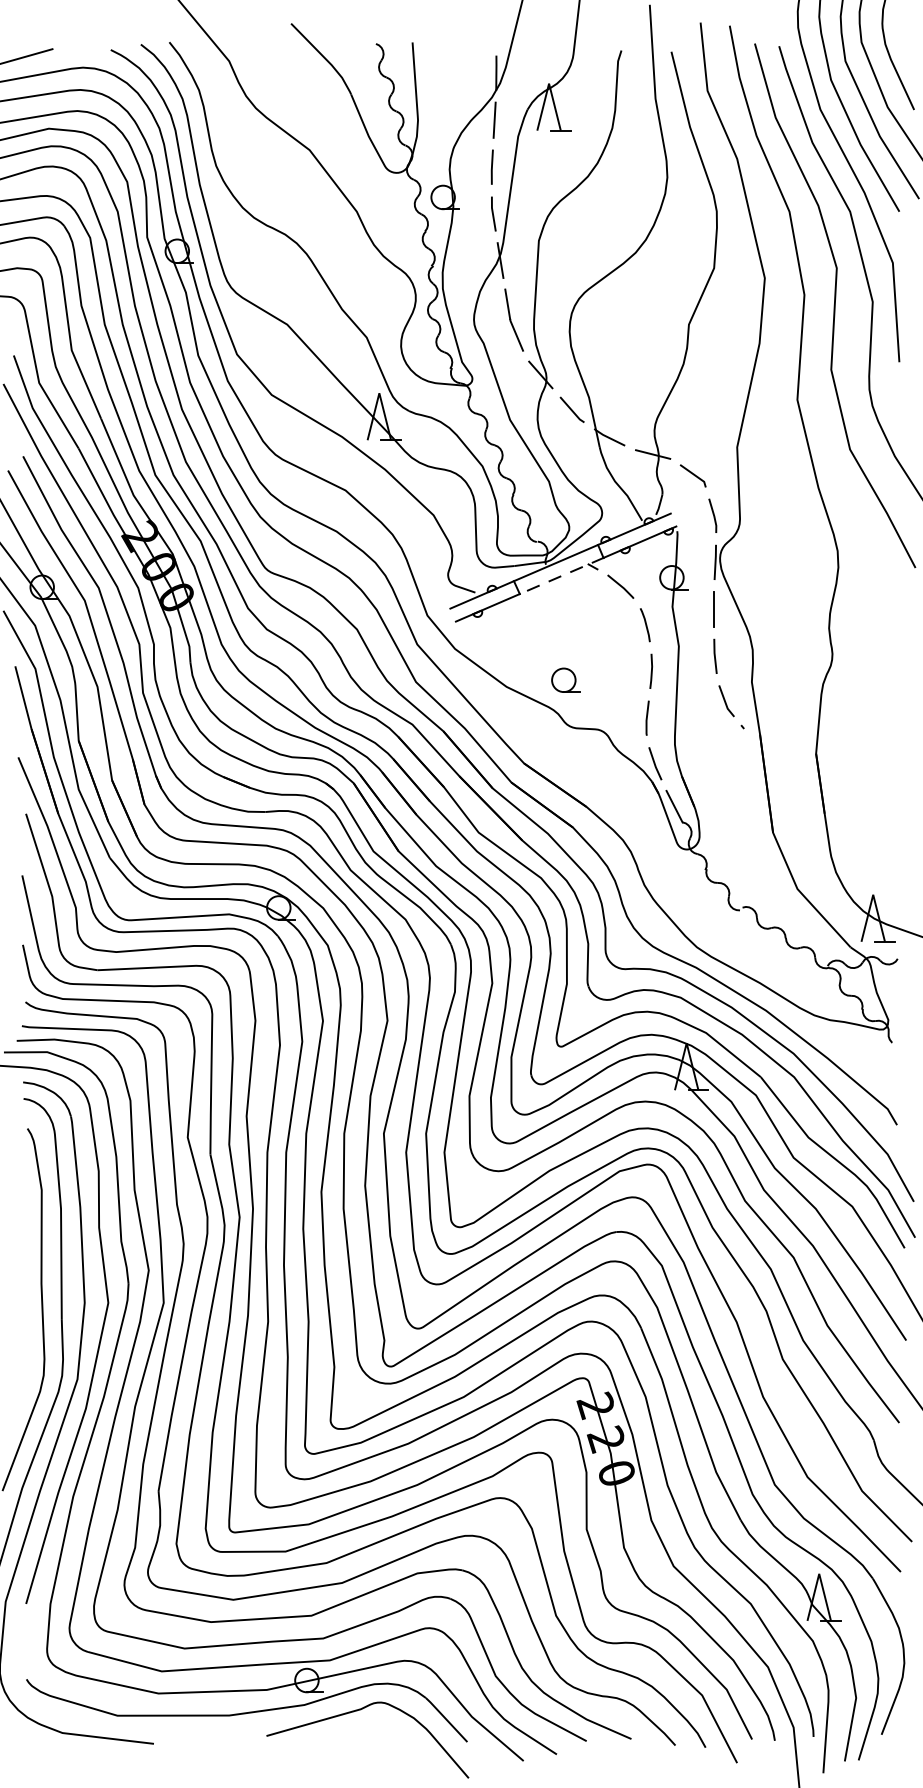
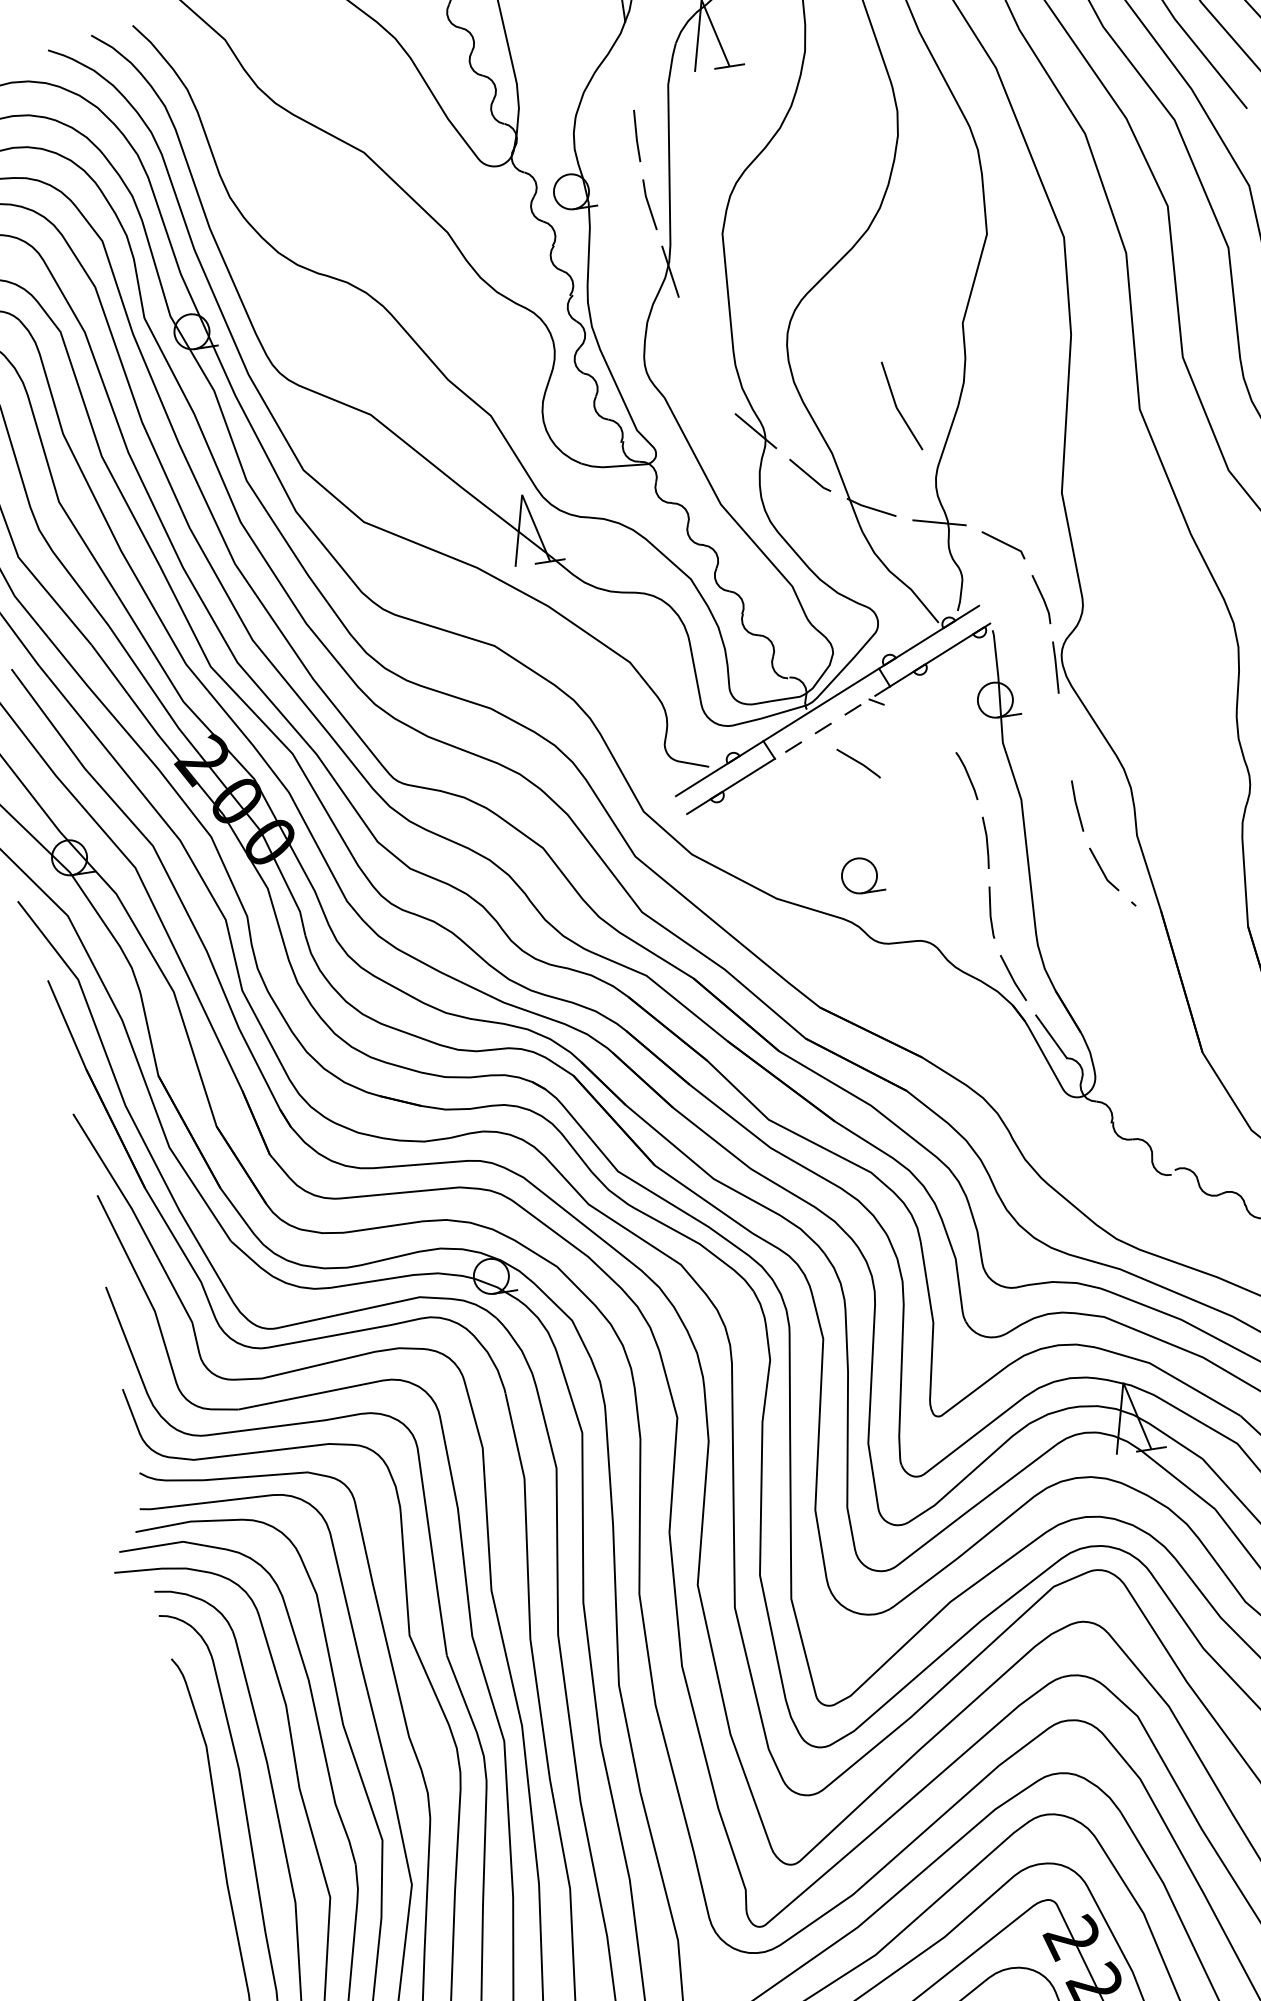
line: (494, 119) -> (629, 65), removed
part: (513, 319) -> (900, 405), moved
line: (620, 586) -> (858, 763), moved
line: (714, 609) -> (1065, 737), removed

